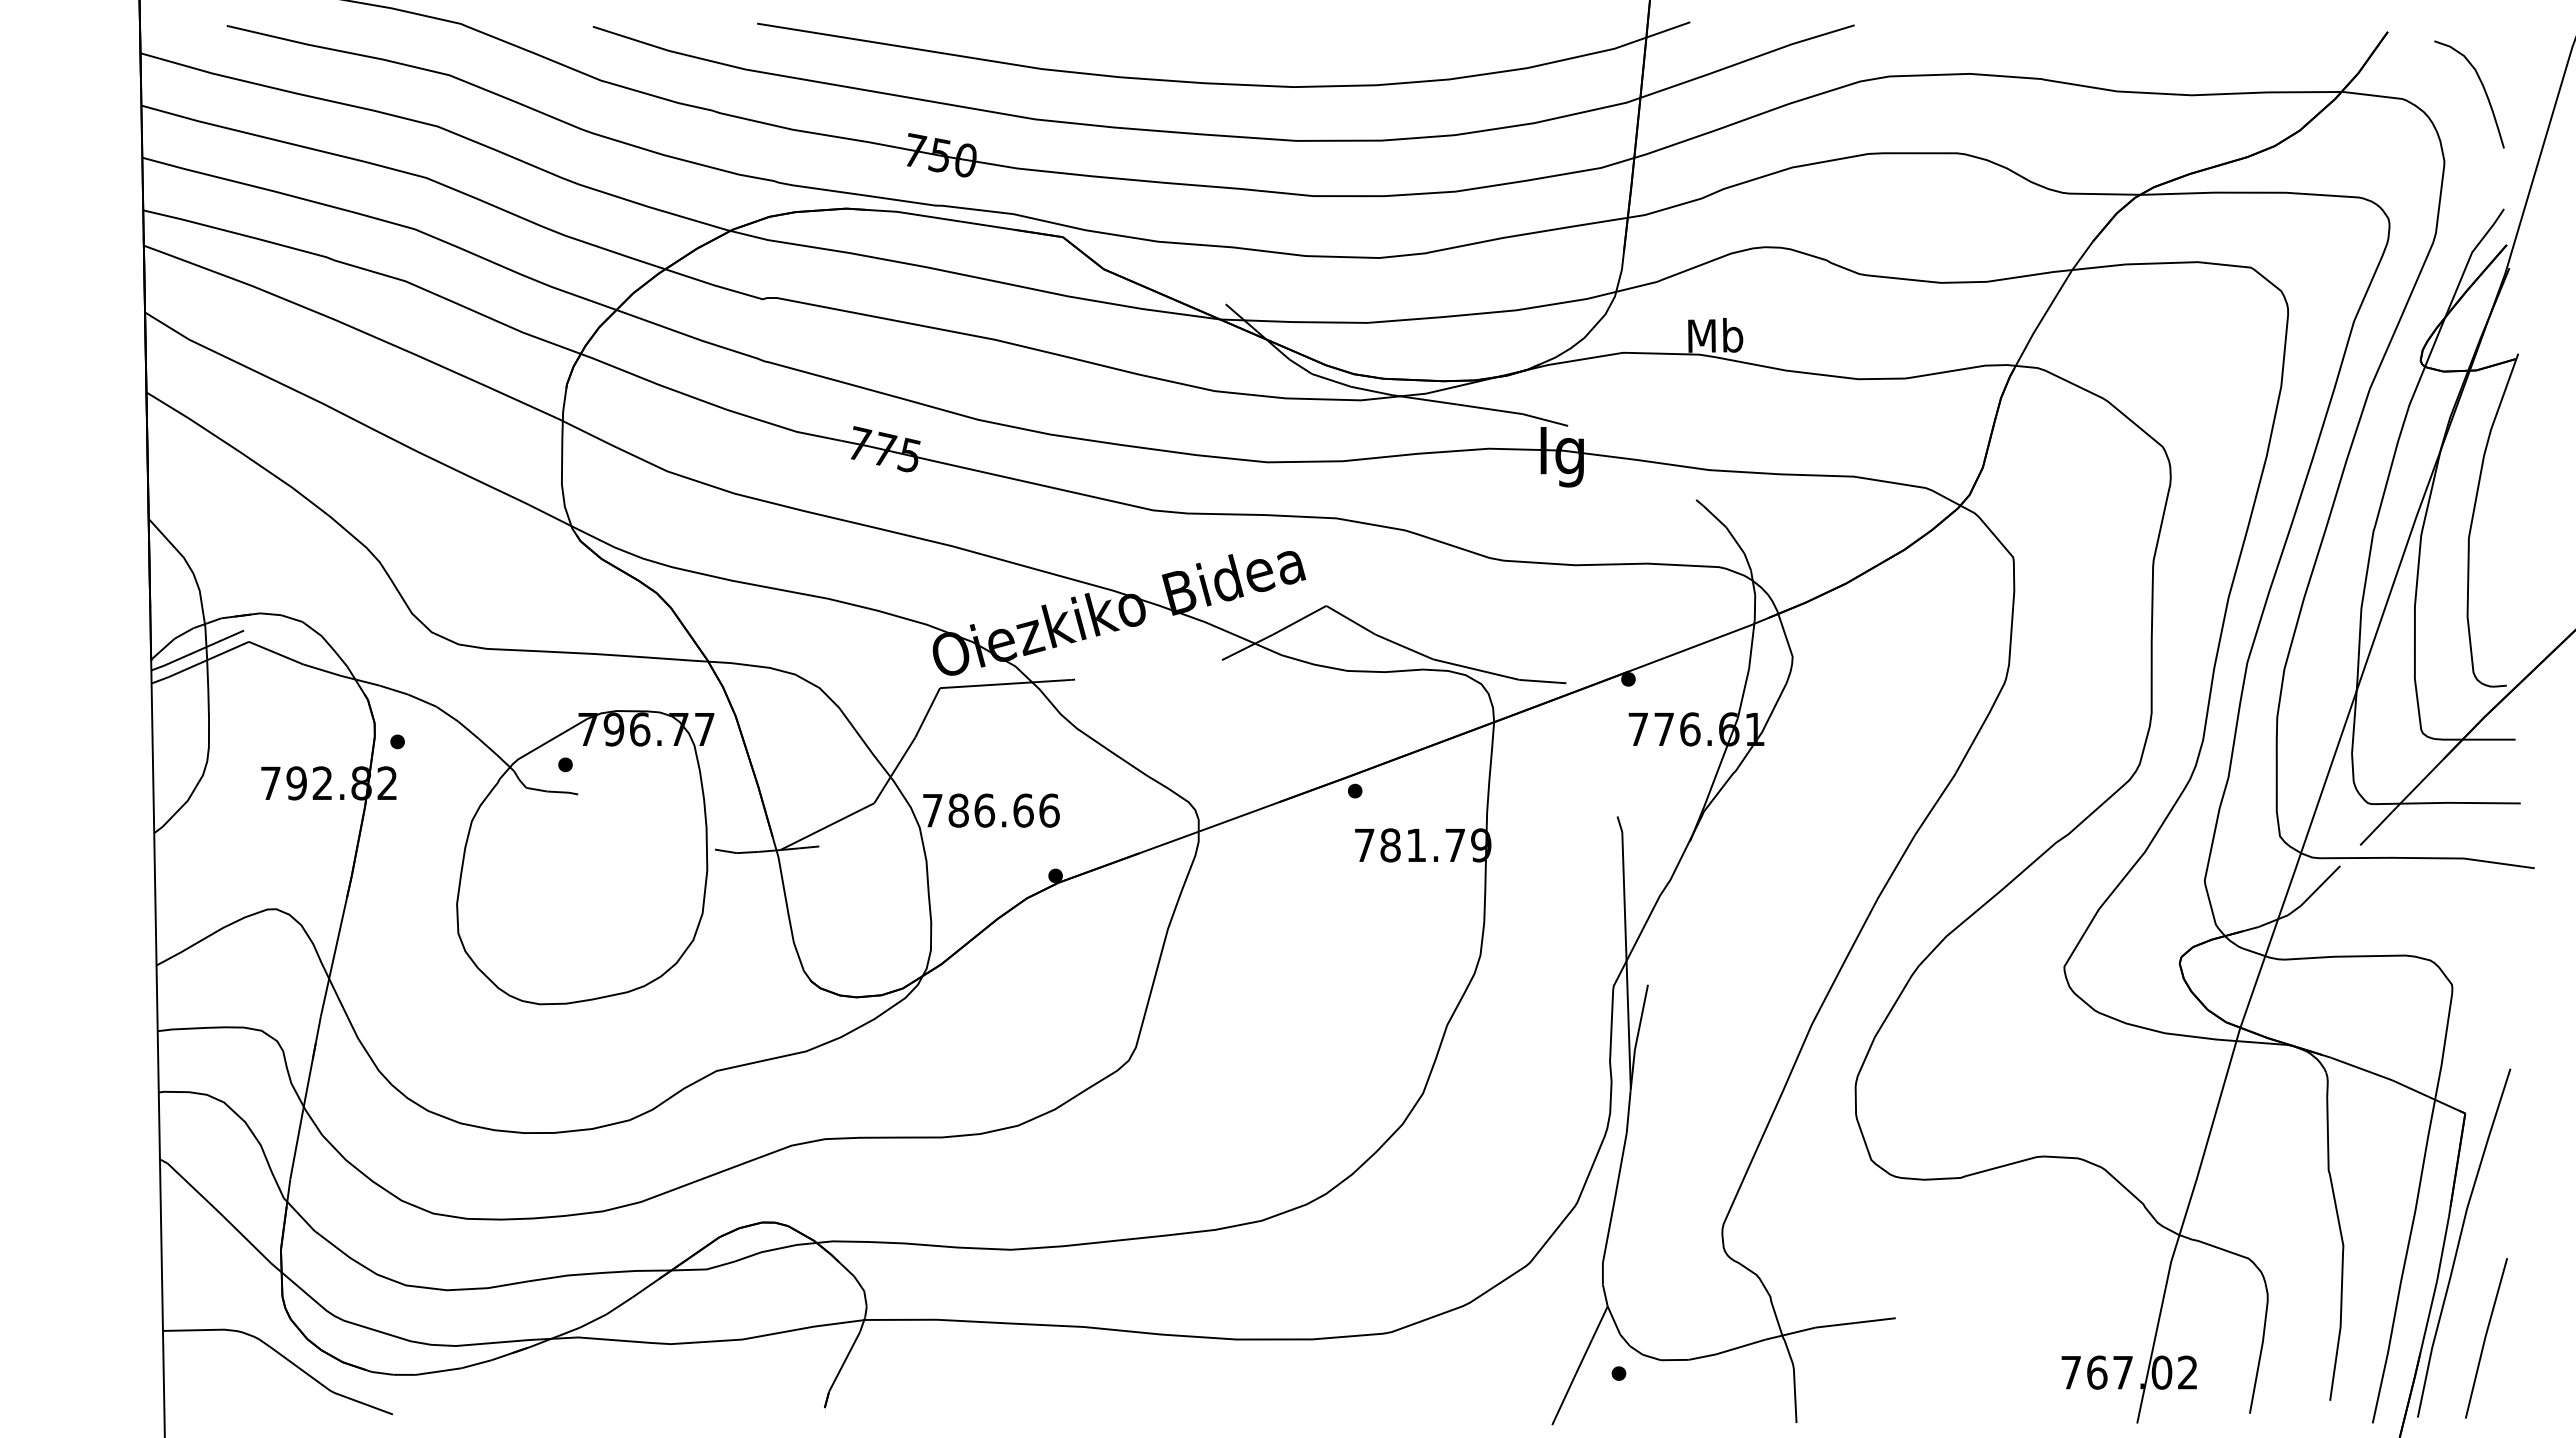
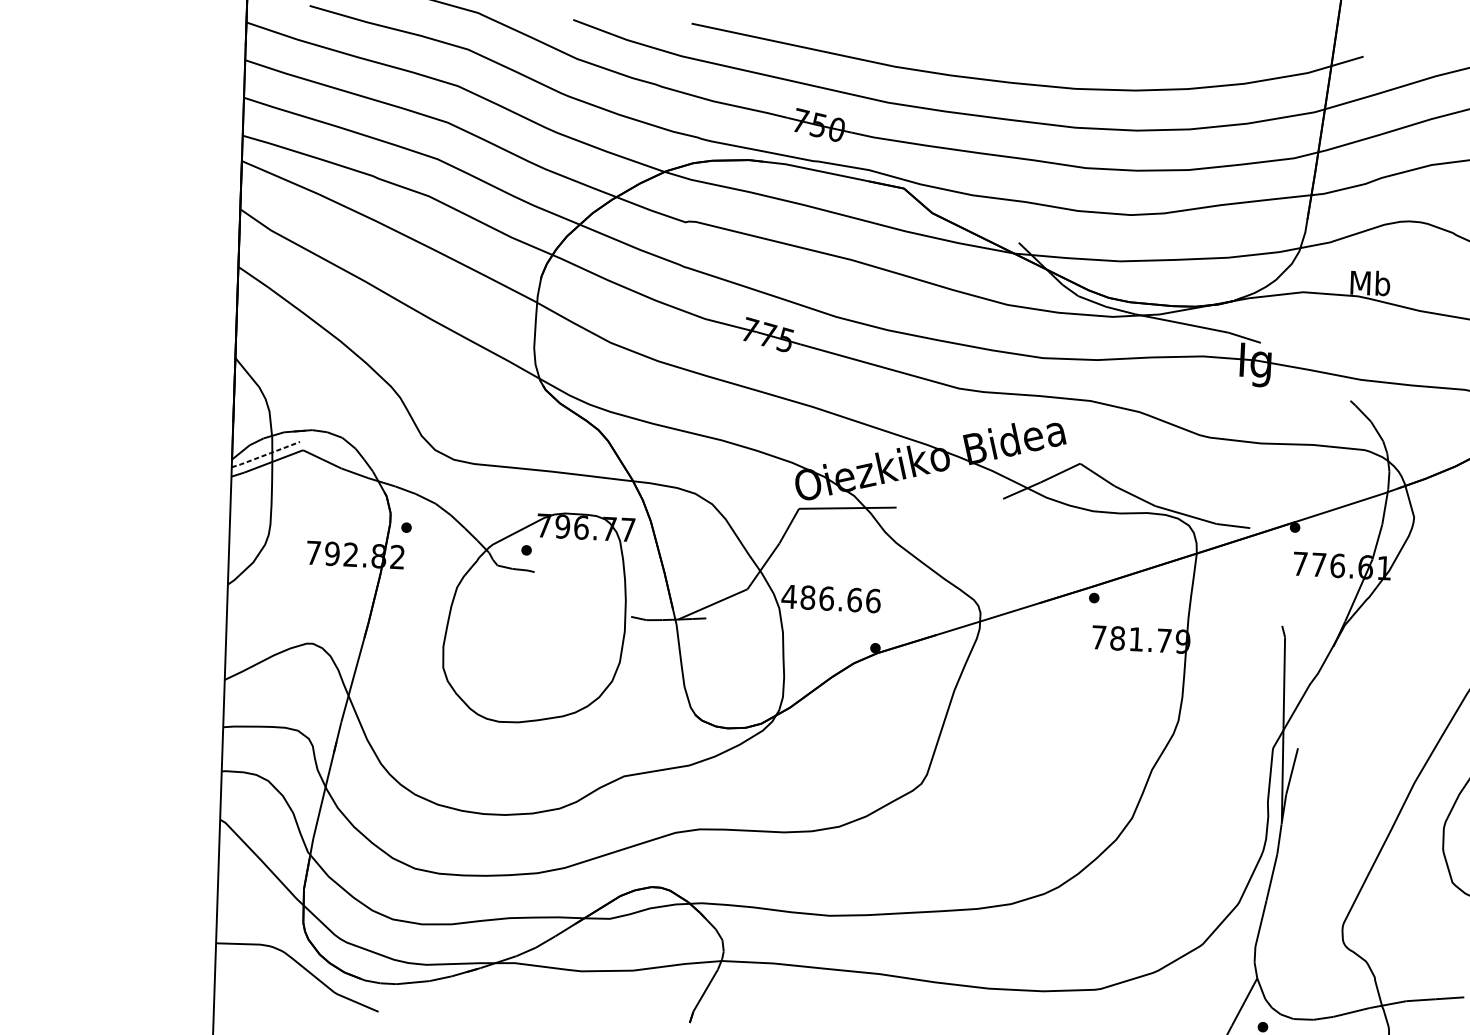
line: (197, 650) -> (265, 454), solid -> dashed
text: (932, 810) -> (789, 596), 786.66 -> 486.66

